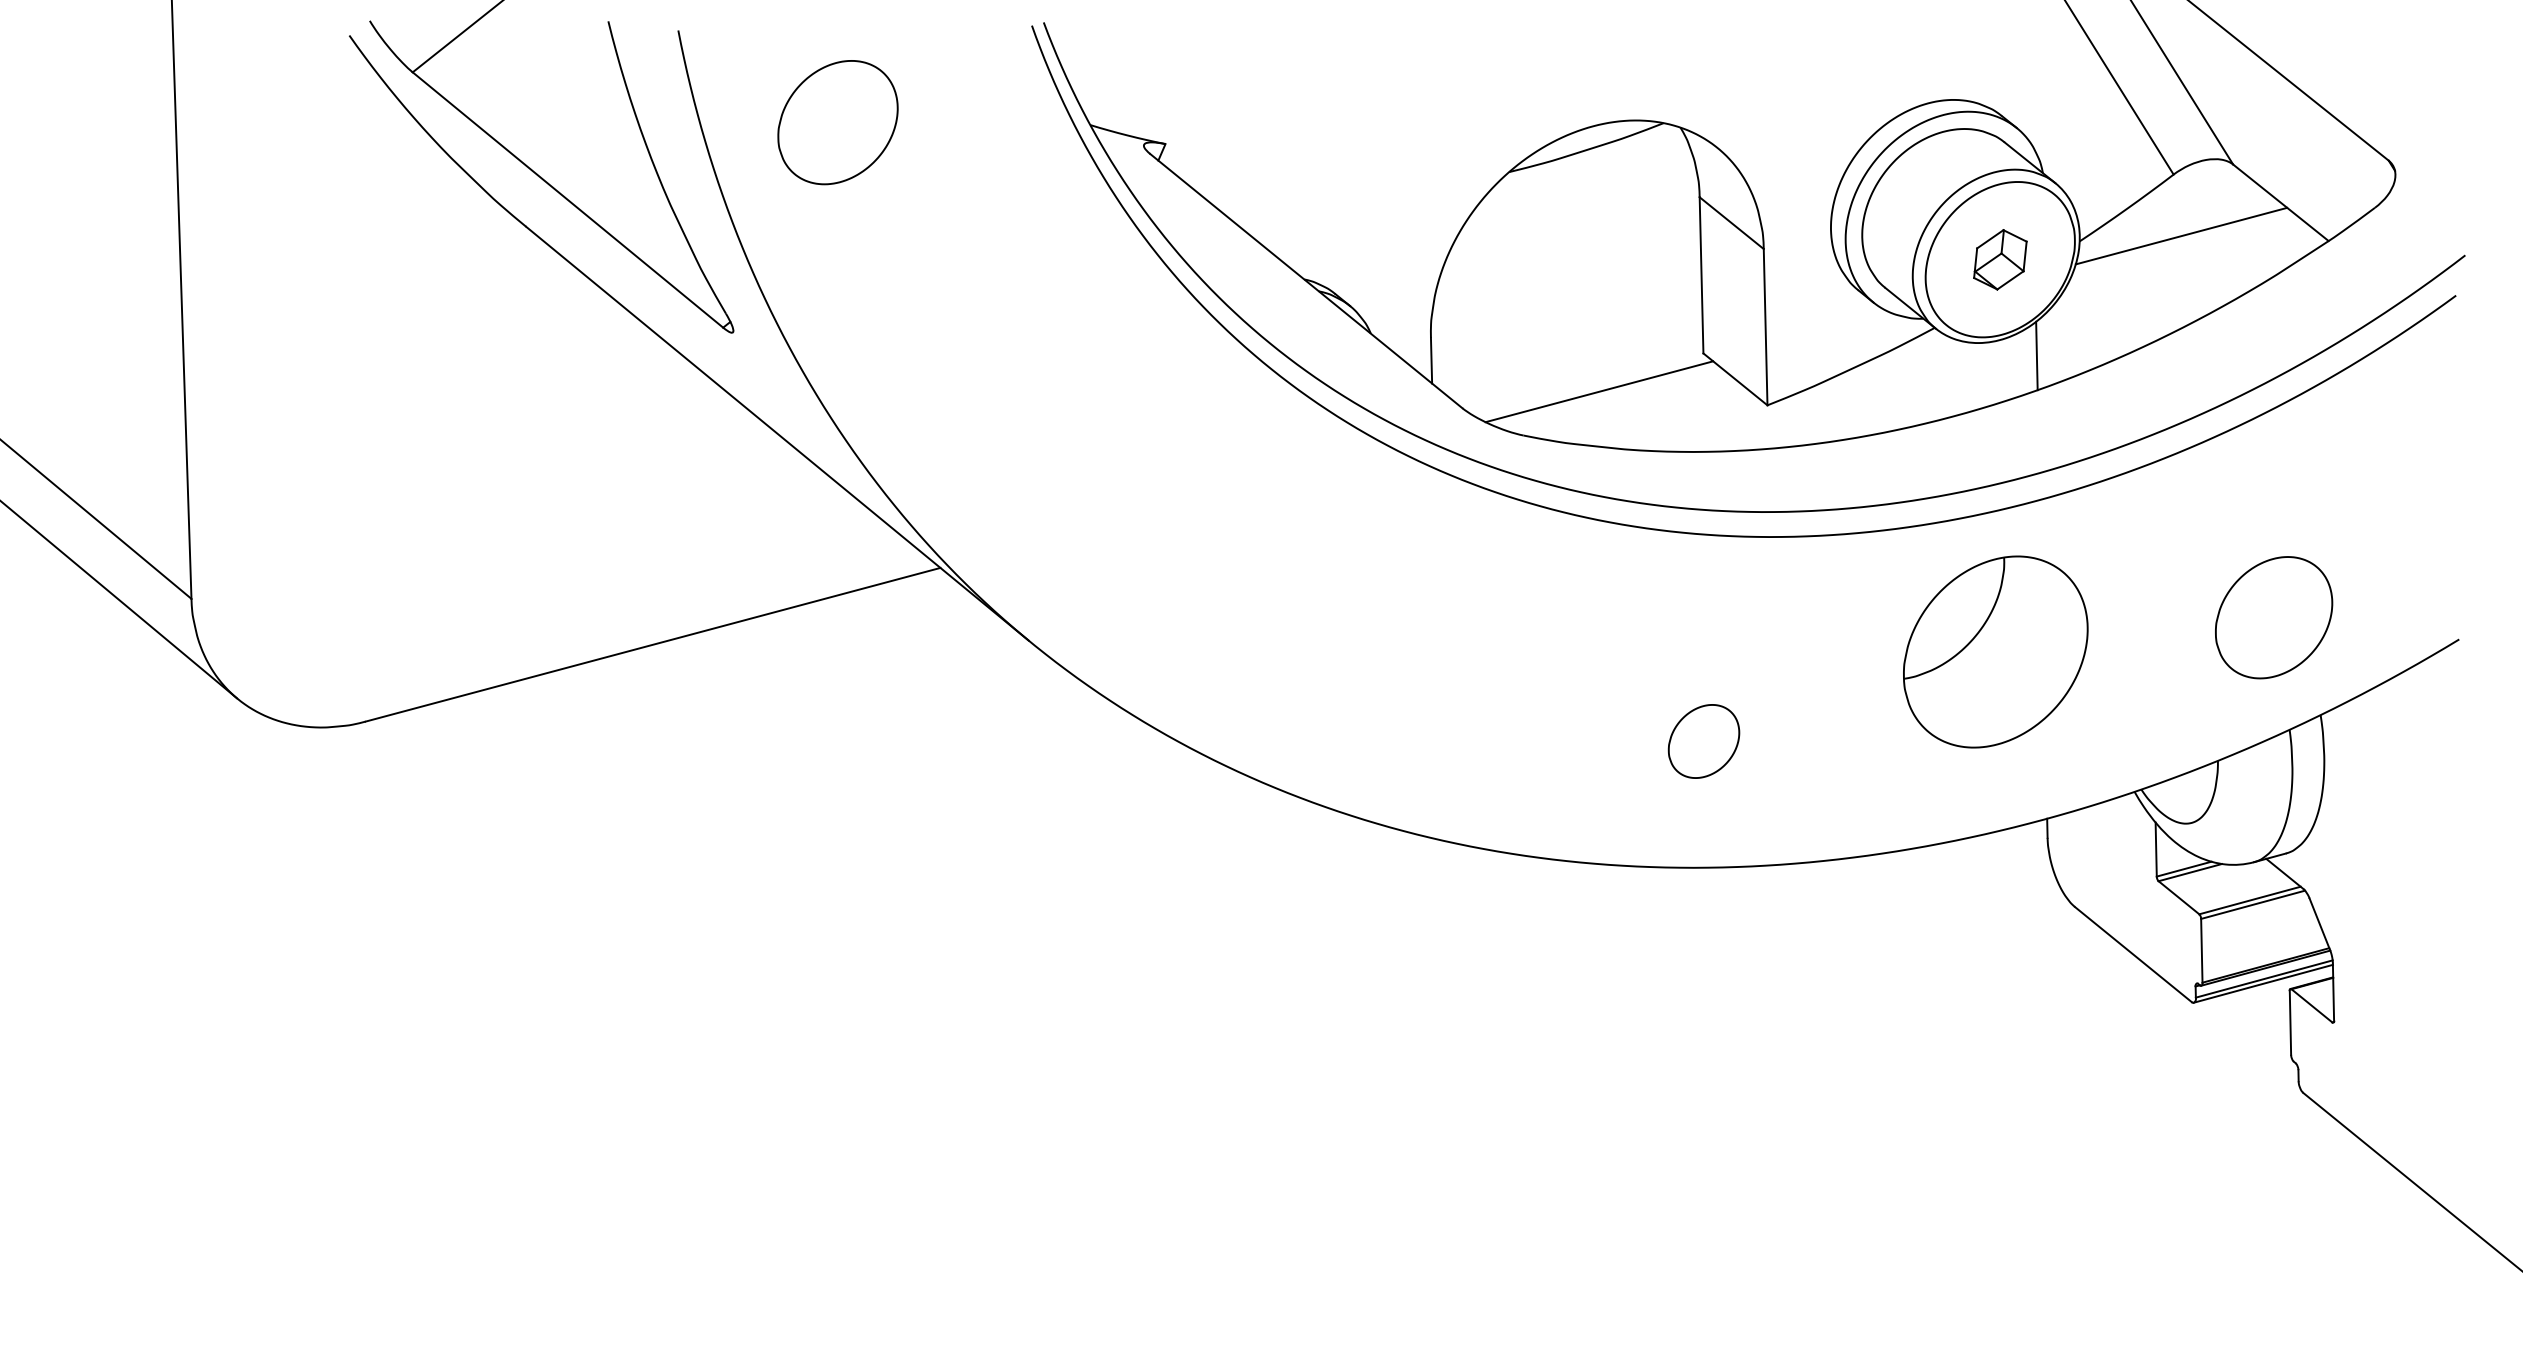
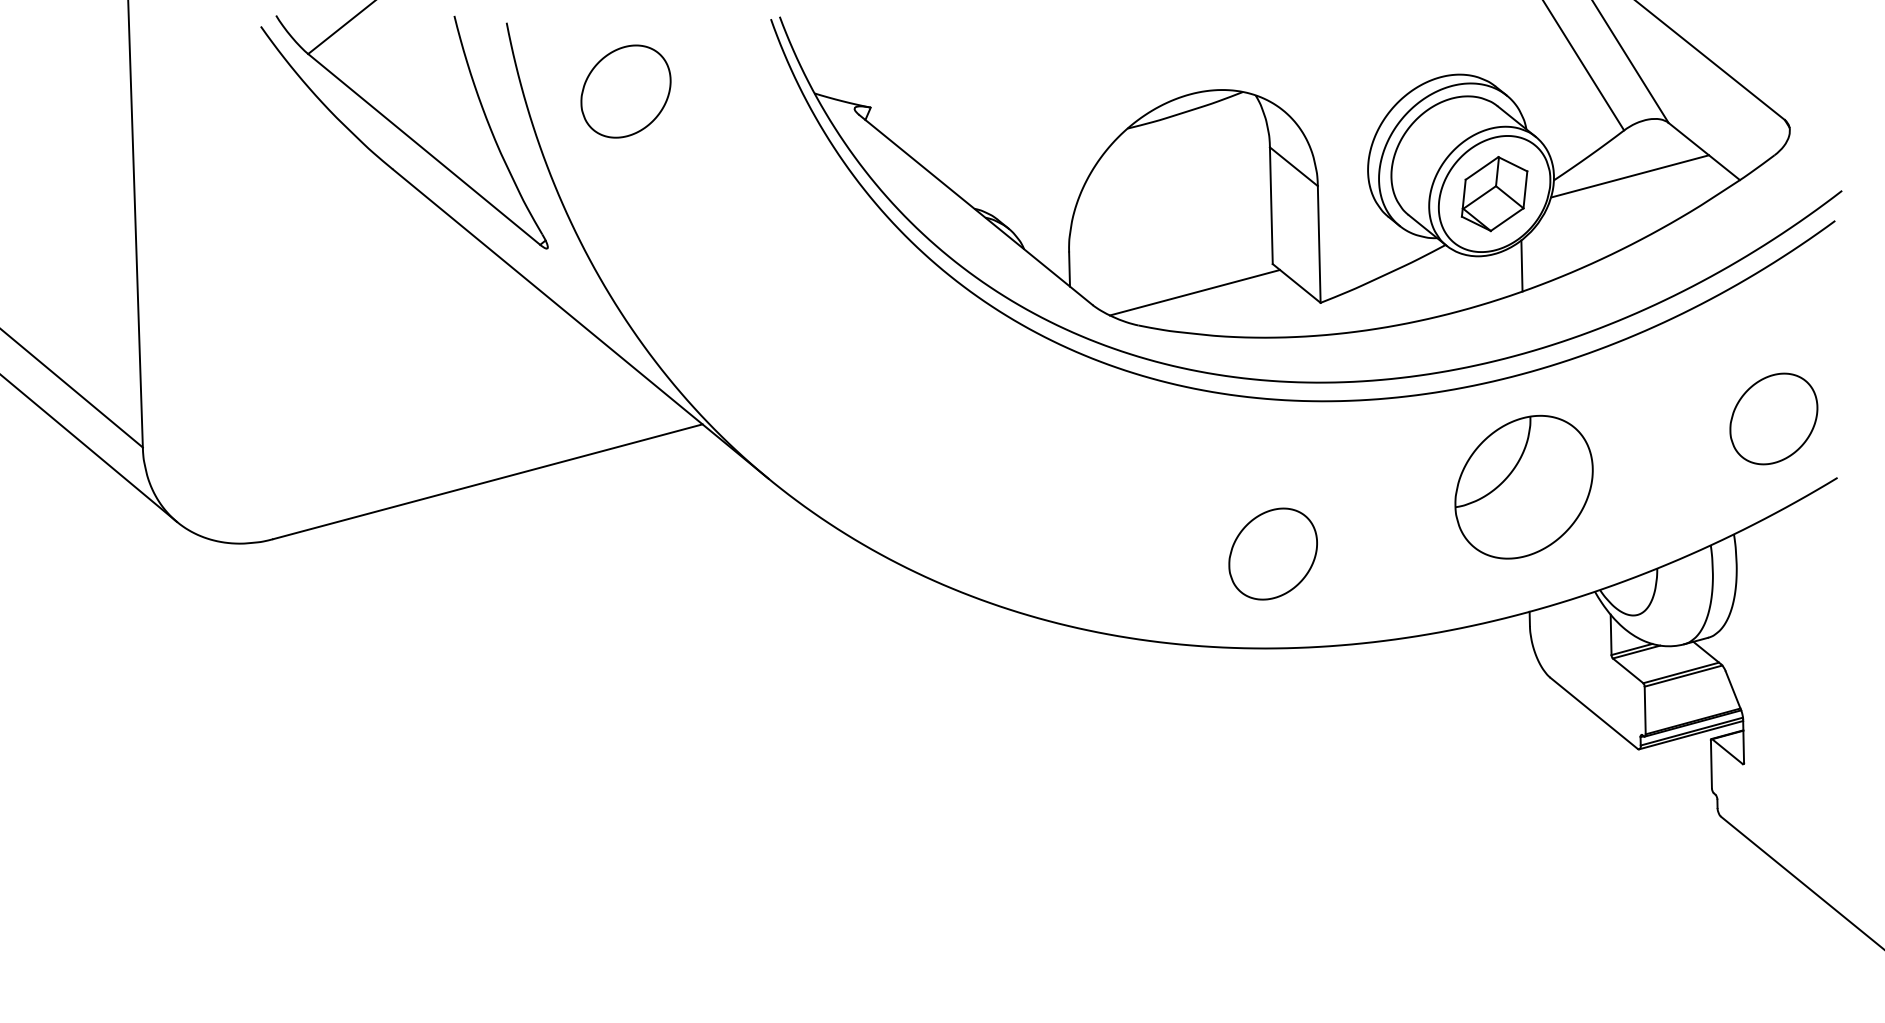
part: (2000, 259) -> (1494, 193), size x1.67
part: (2274, 617) -> (1774, 418), moved
part: (1995, 651) -> (1523, 486), moved
part: (1703, 741) -> (1272, 554), size x1.67

